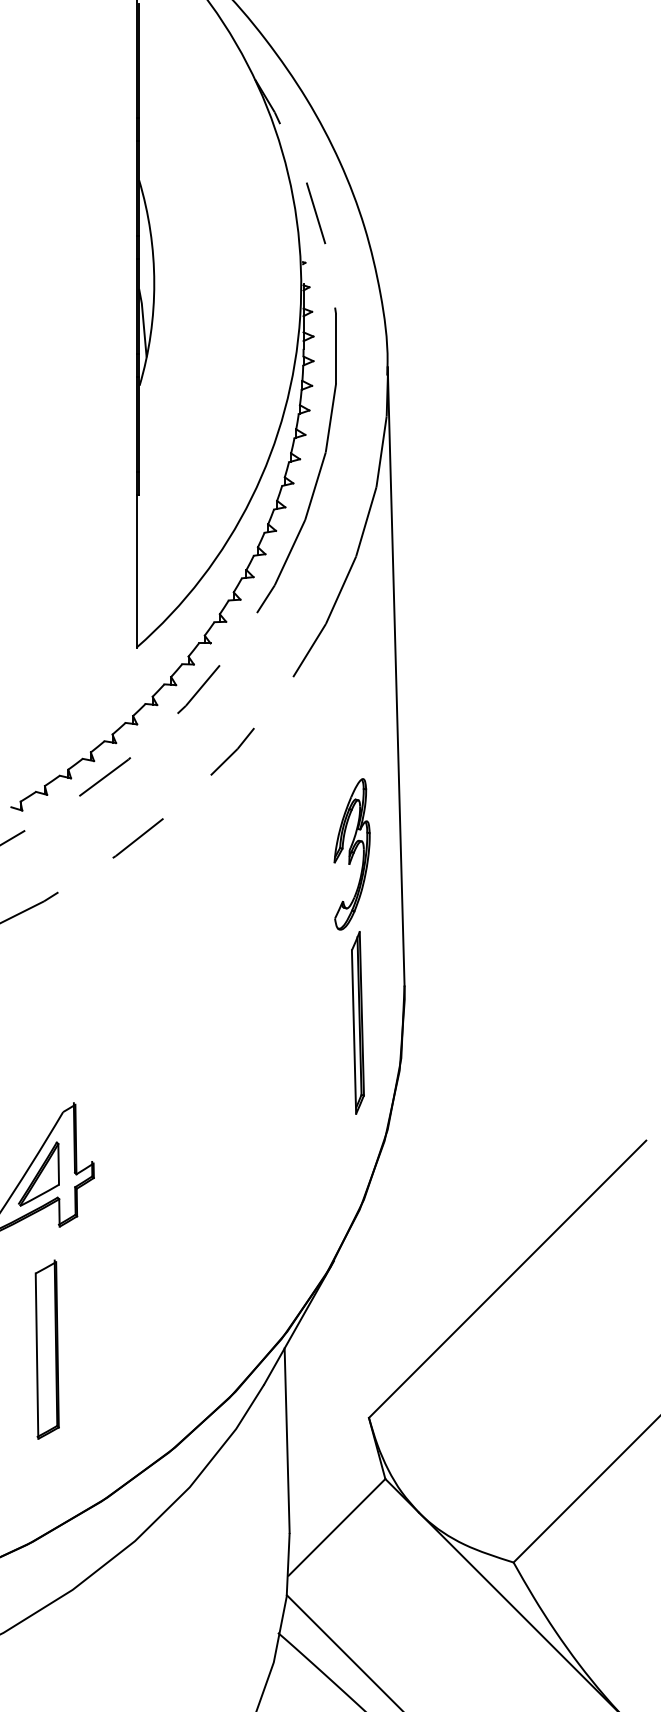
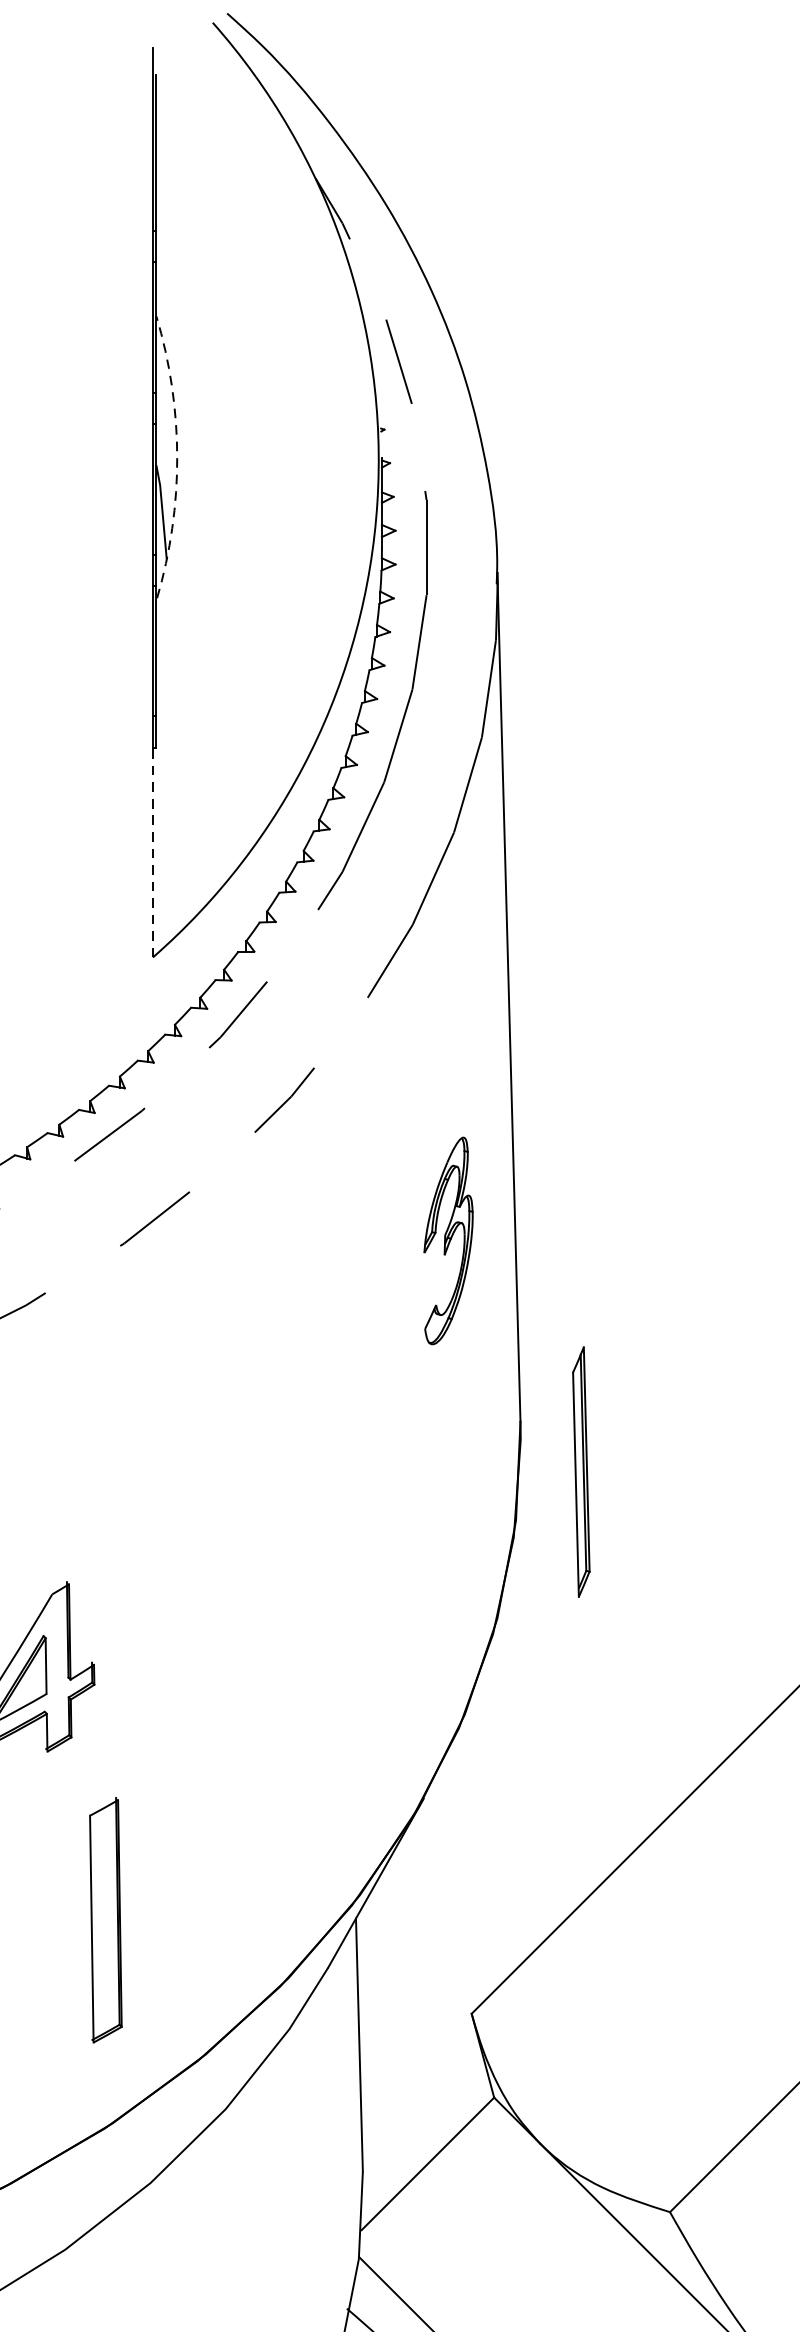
arc: (154, 282) -> (177, 456), solid -> dashed
line: (136, 570) -> (152, 851), solid -> dashed
part: (357, 1022) -> (580, 1471), moved
part: (46, 1349) -> (104, 1919), moved

